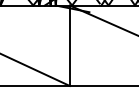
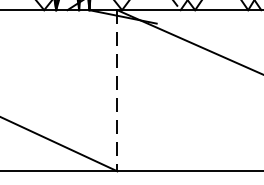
line: (69, 46) -> (116, 92), solid -> dashed

